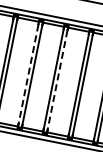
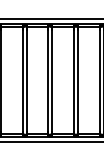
line: (28, 73) -> (22, 80), dashed -> solid
line: (57, 79) -> (52, 80), dashed -> solid

